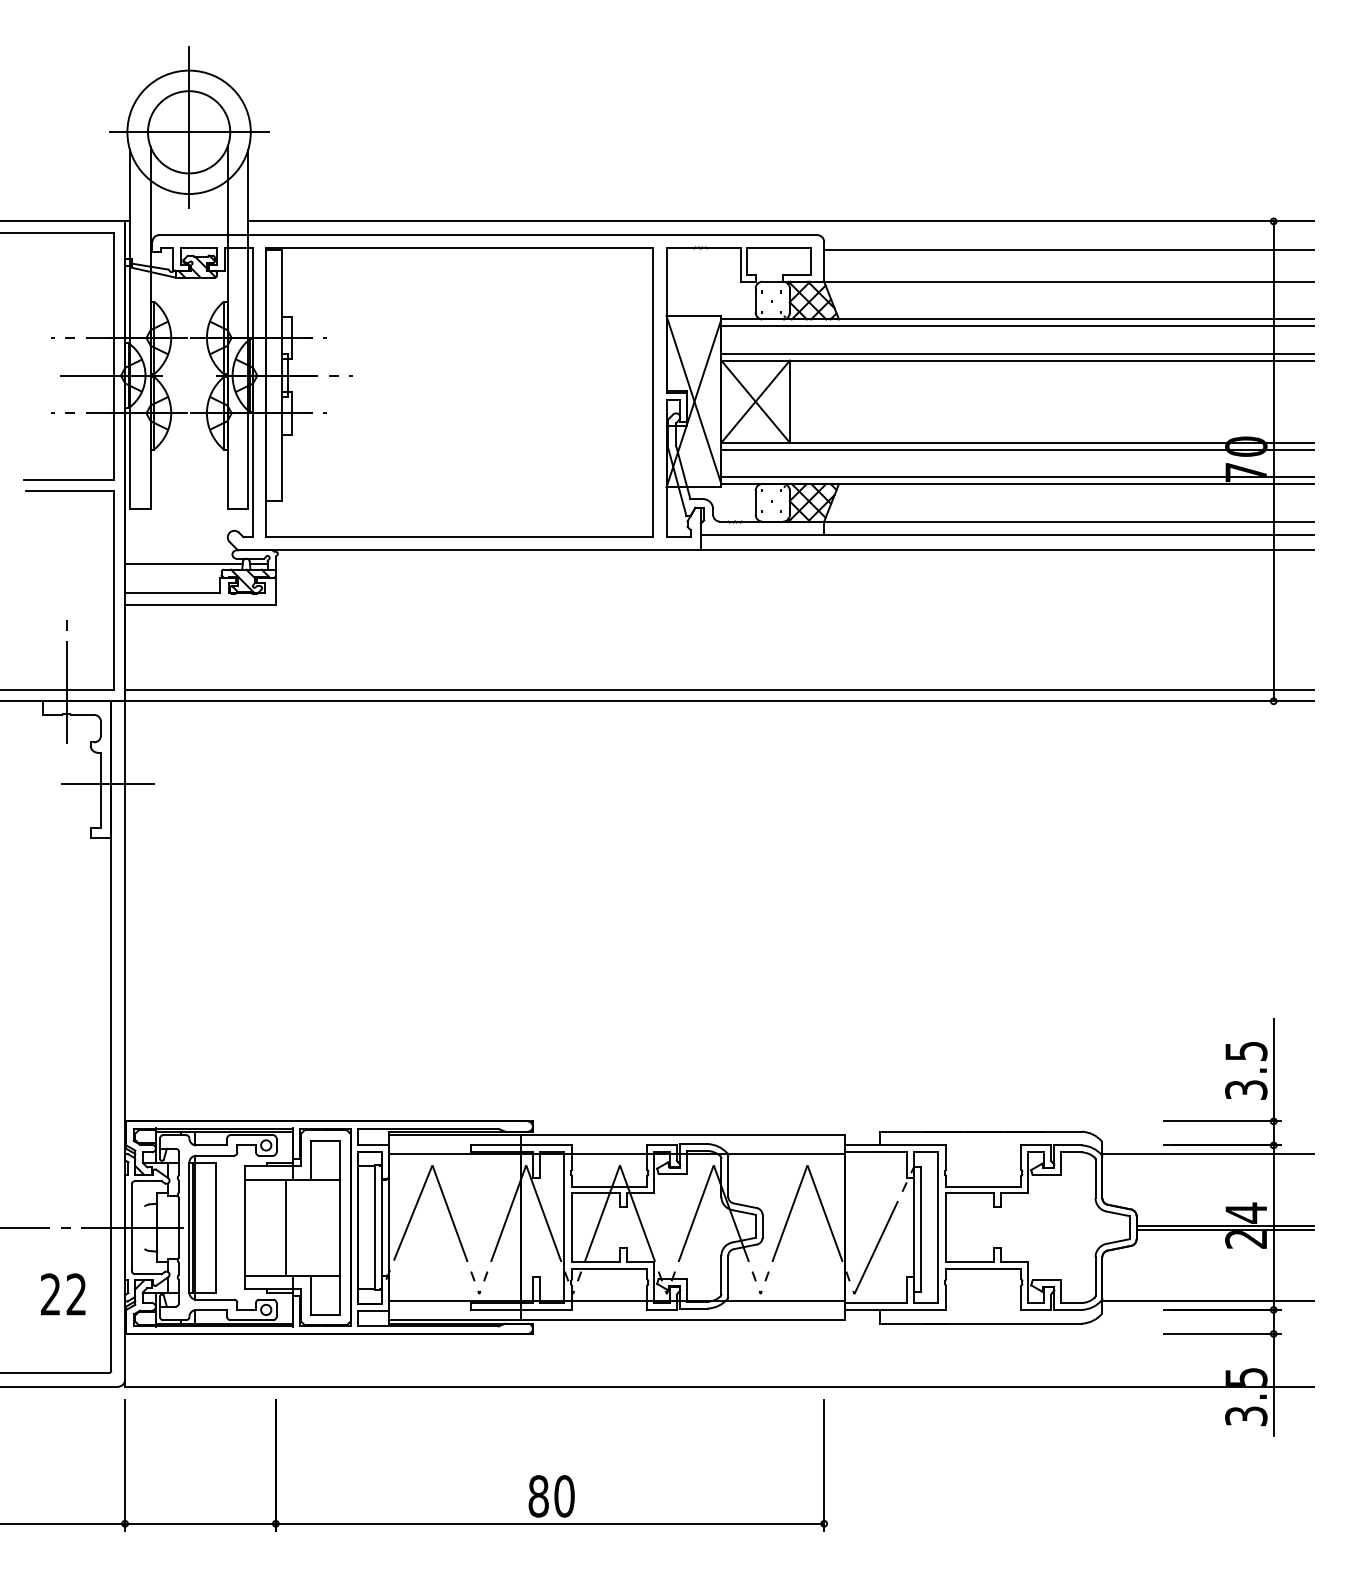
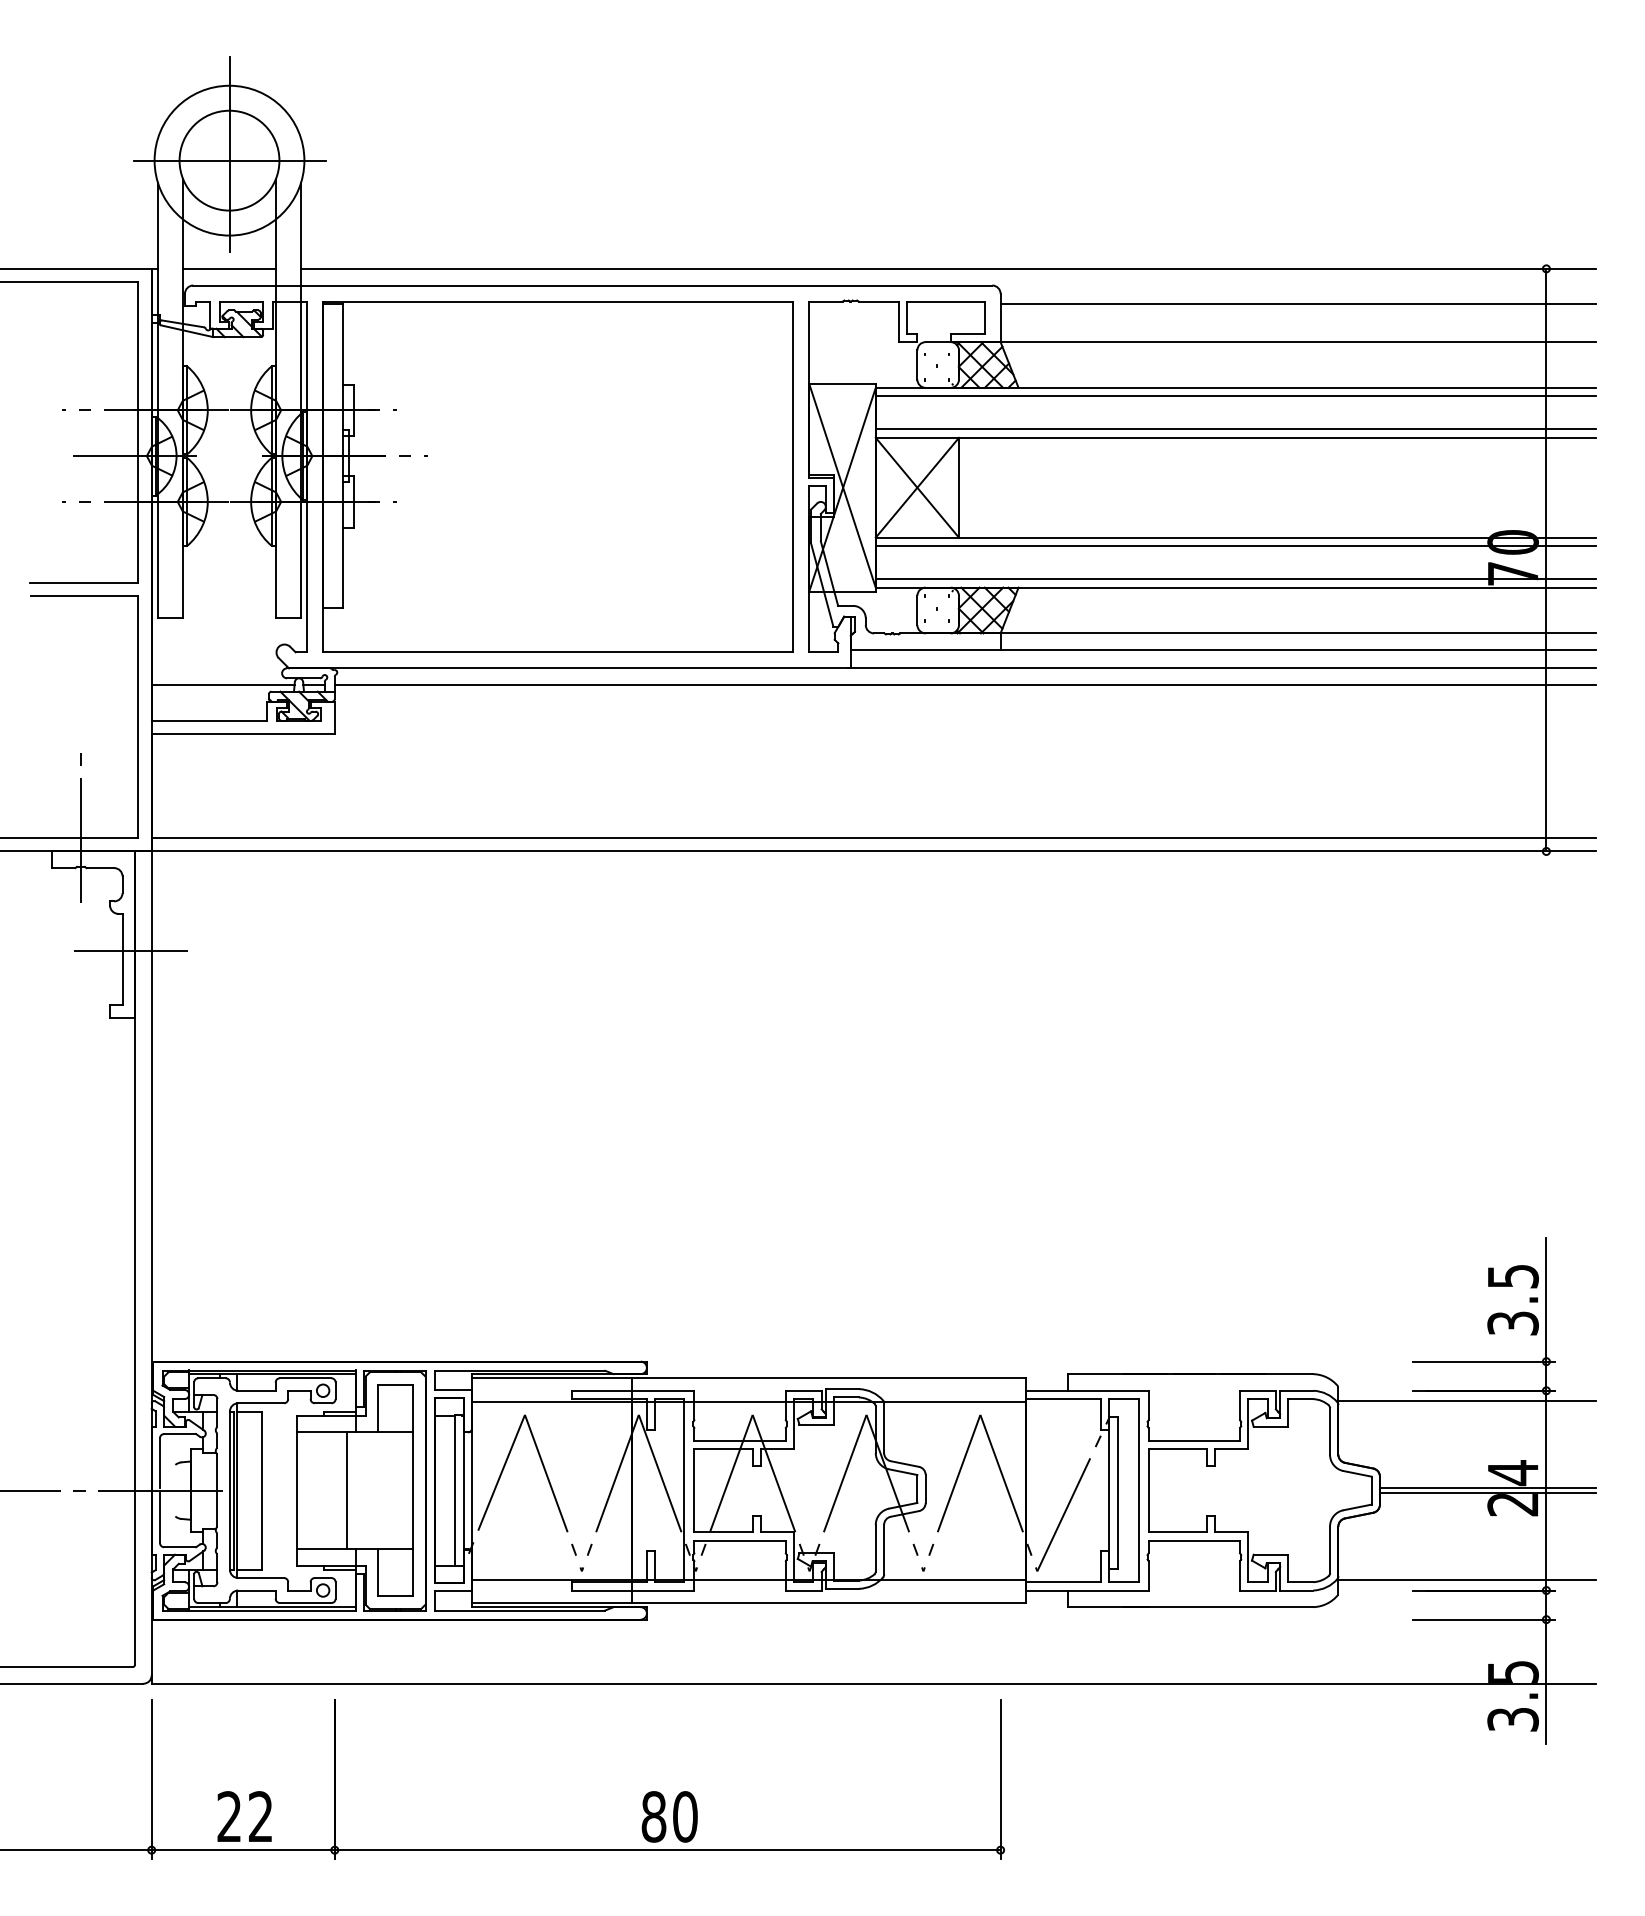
line: (189, 221) -> (229, 268), added
line: (794, 564) -> (964, 685), added
text: (63, 1294) -> (244, 1816), moved

